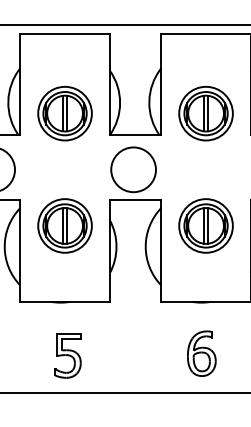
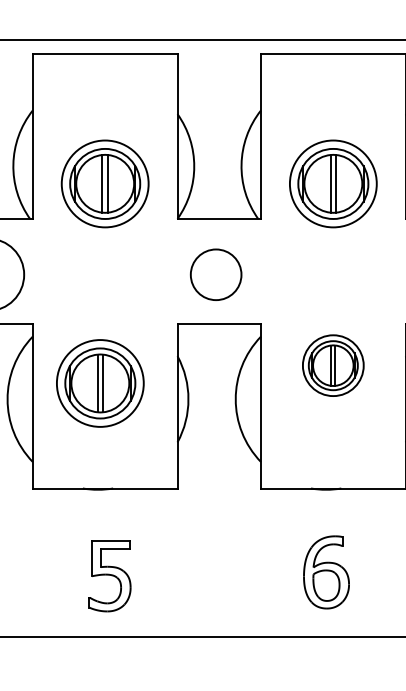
circle: (133, 169) -> (215, 274), size x0.7
part: (64, 225) -> (99, 382), moved
part: (205, 225) -> (332, 364), size x0.7

